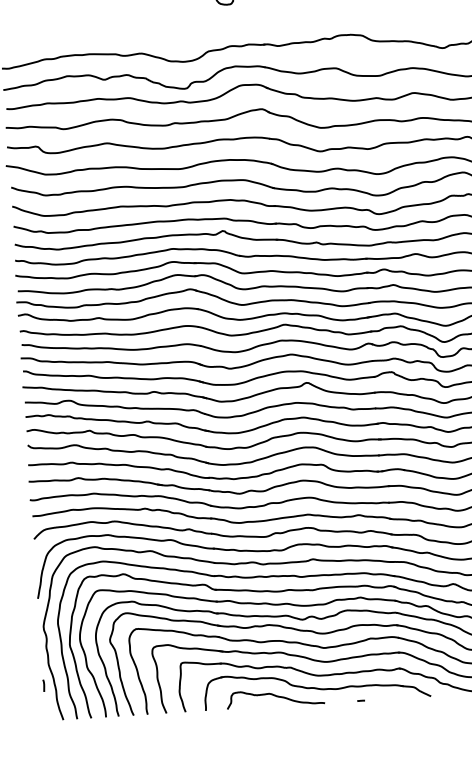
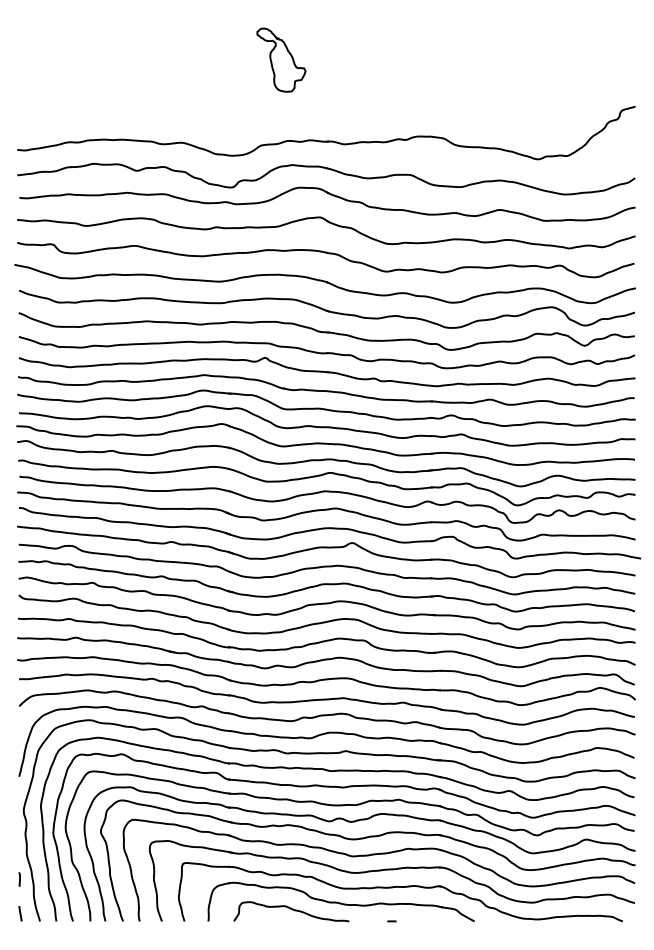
line: (46, 714) -> (20, 913), added

